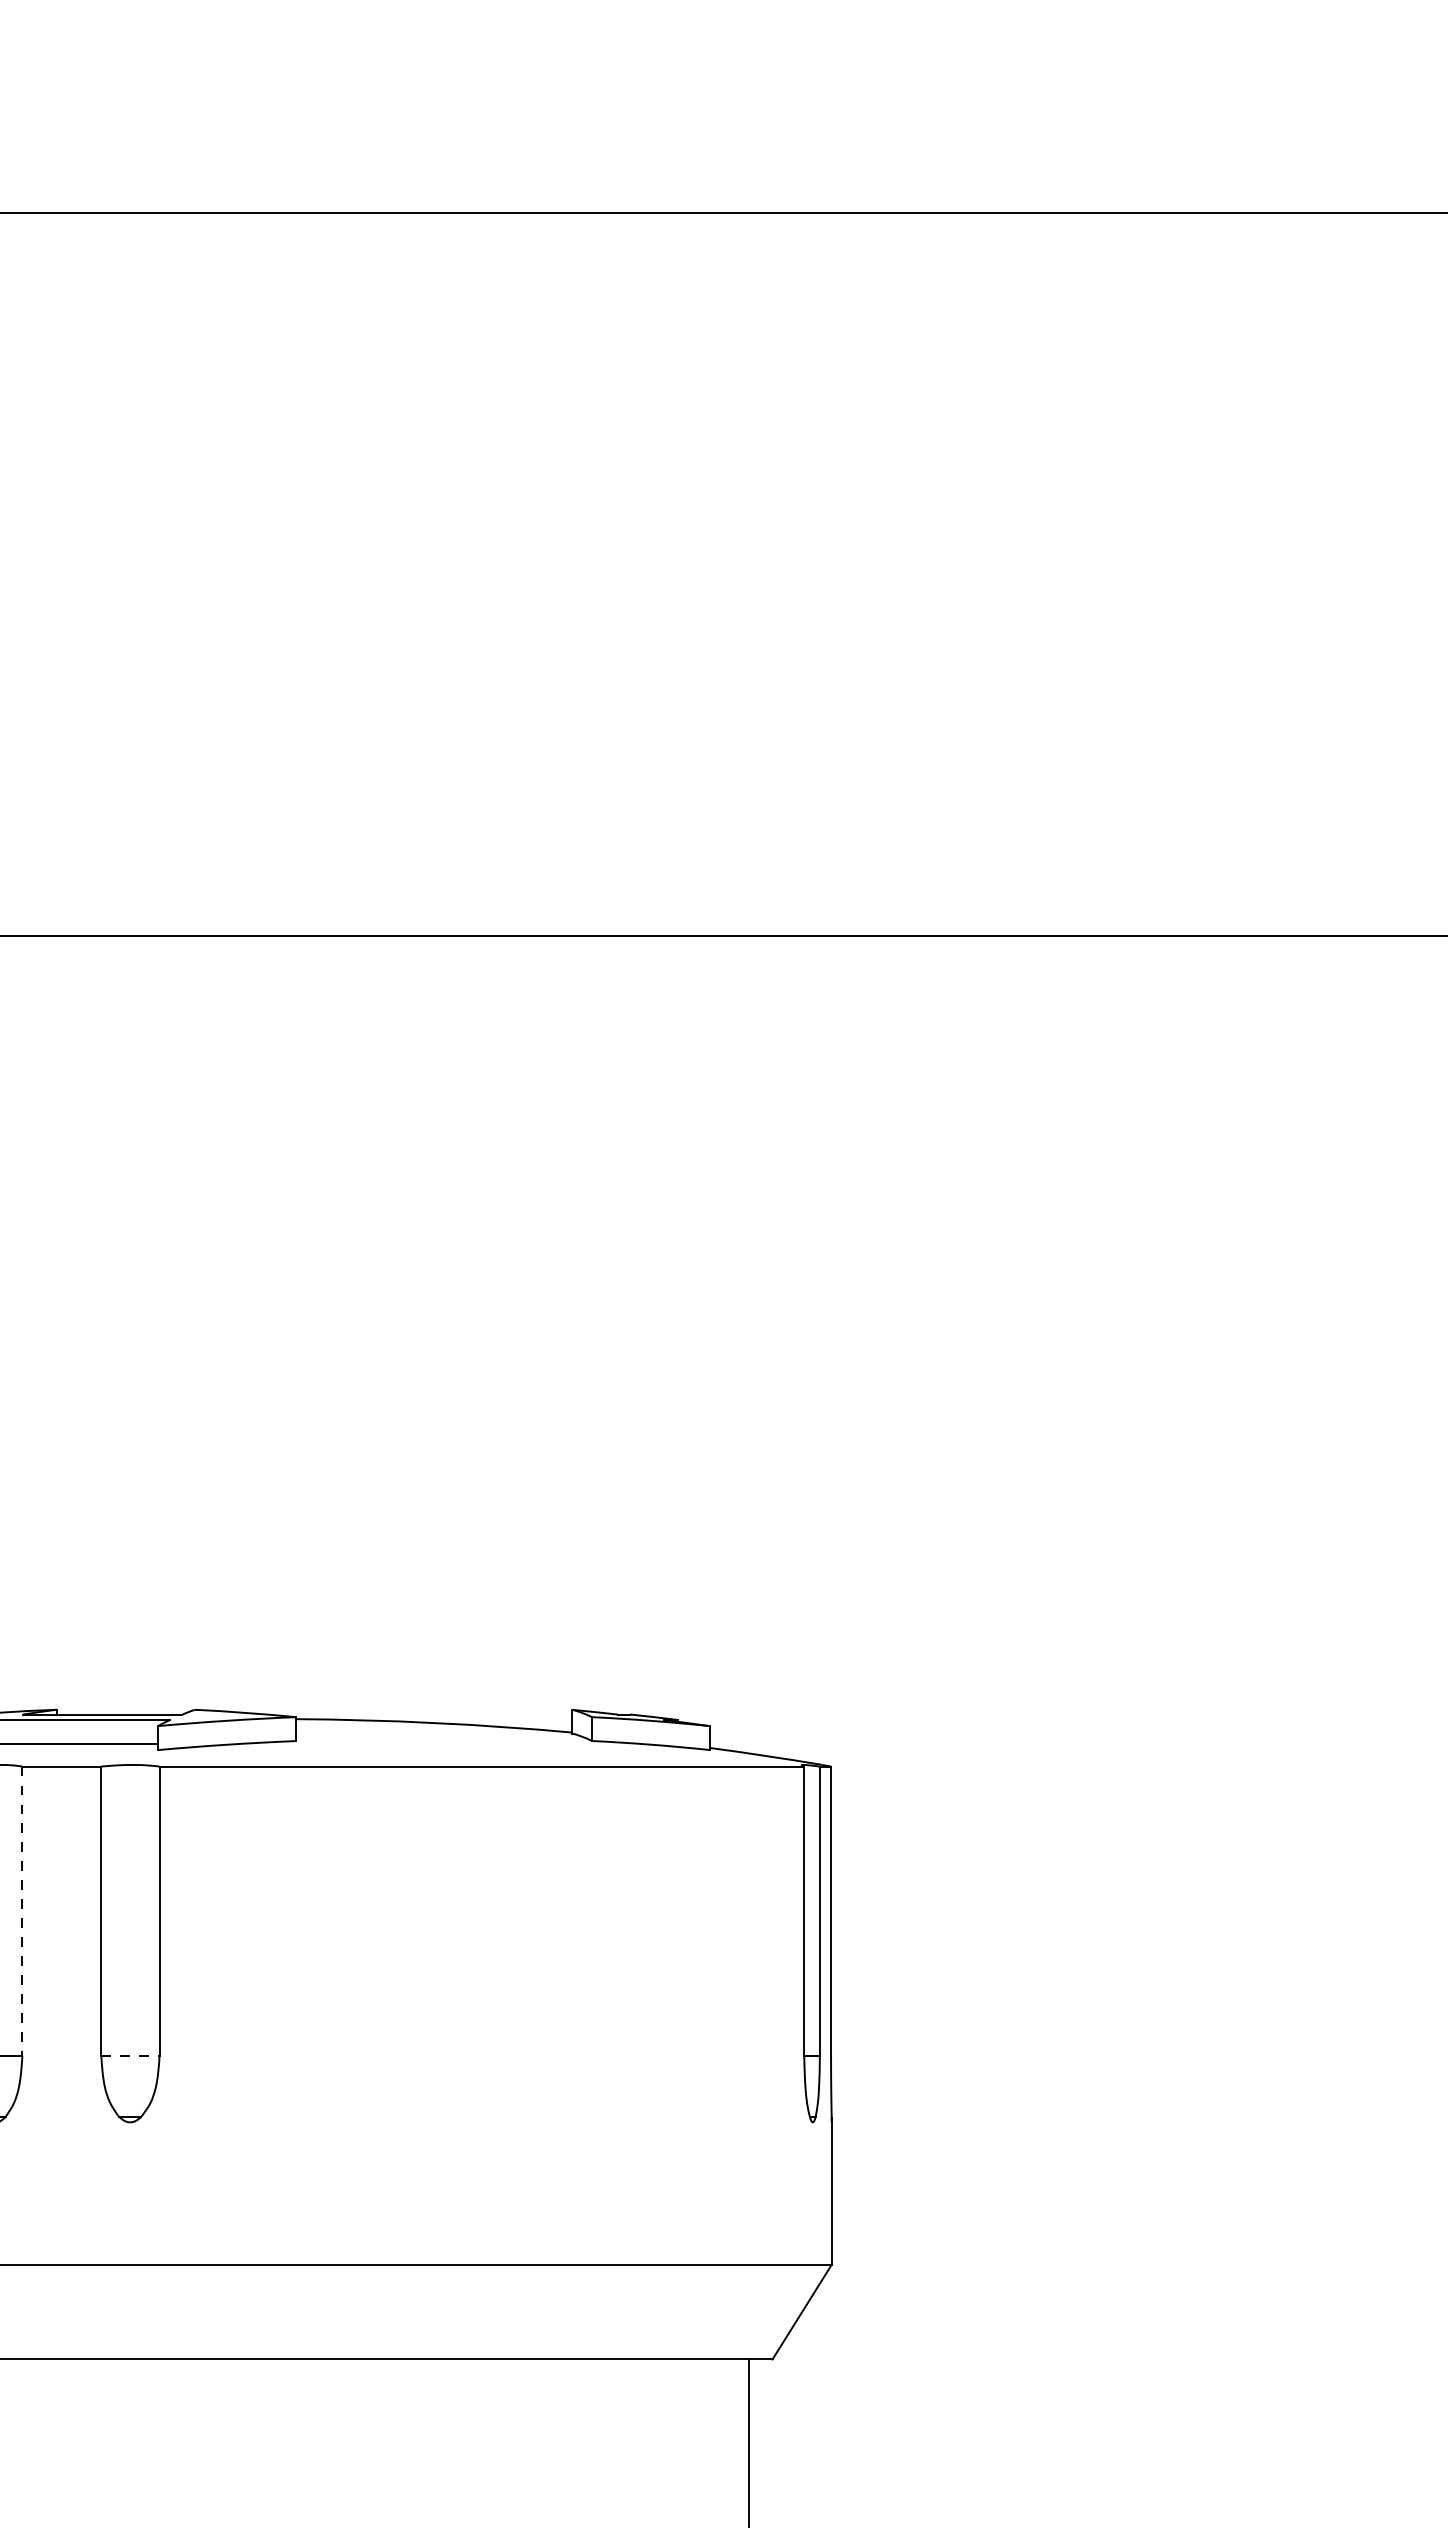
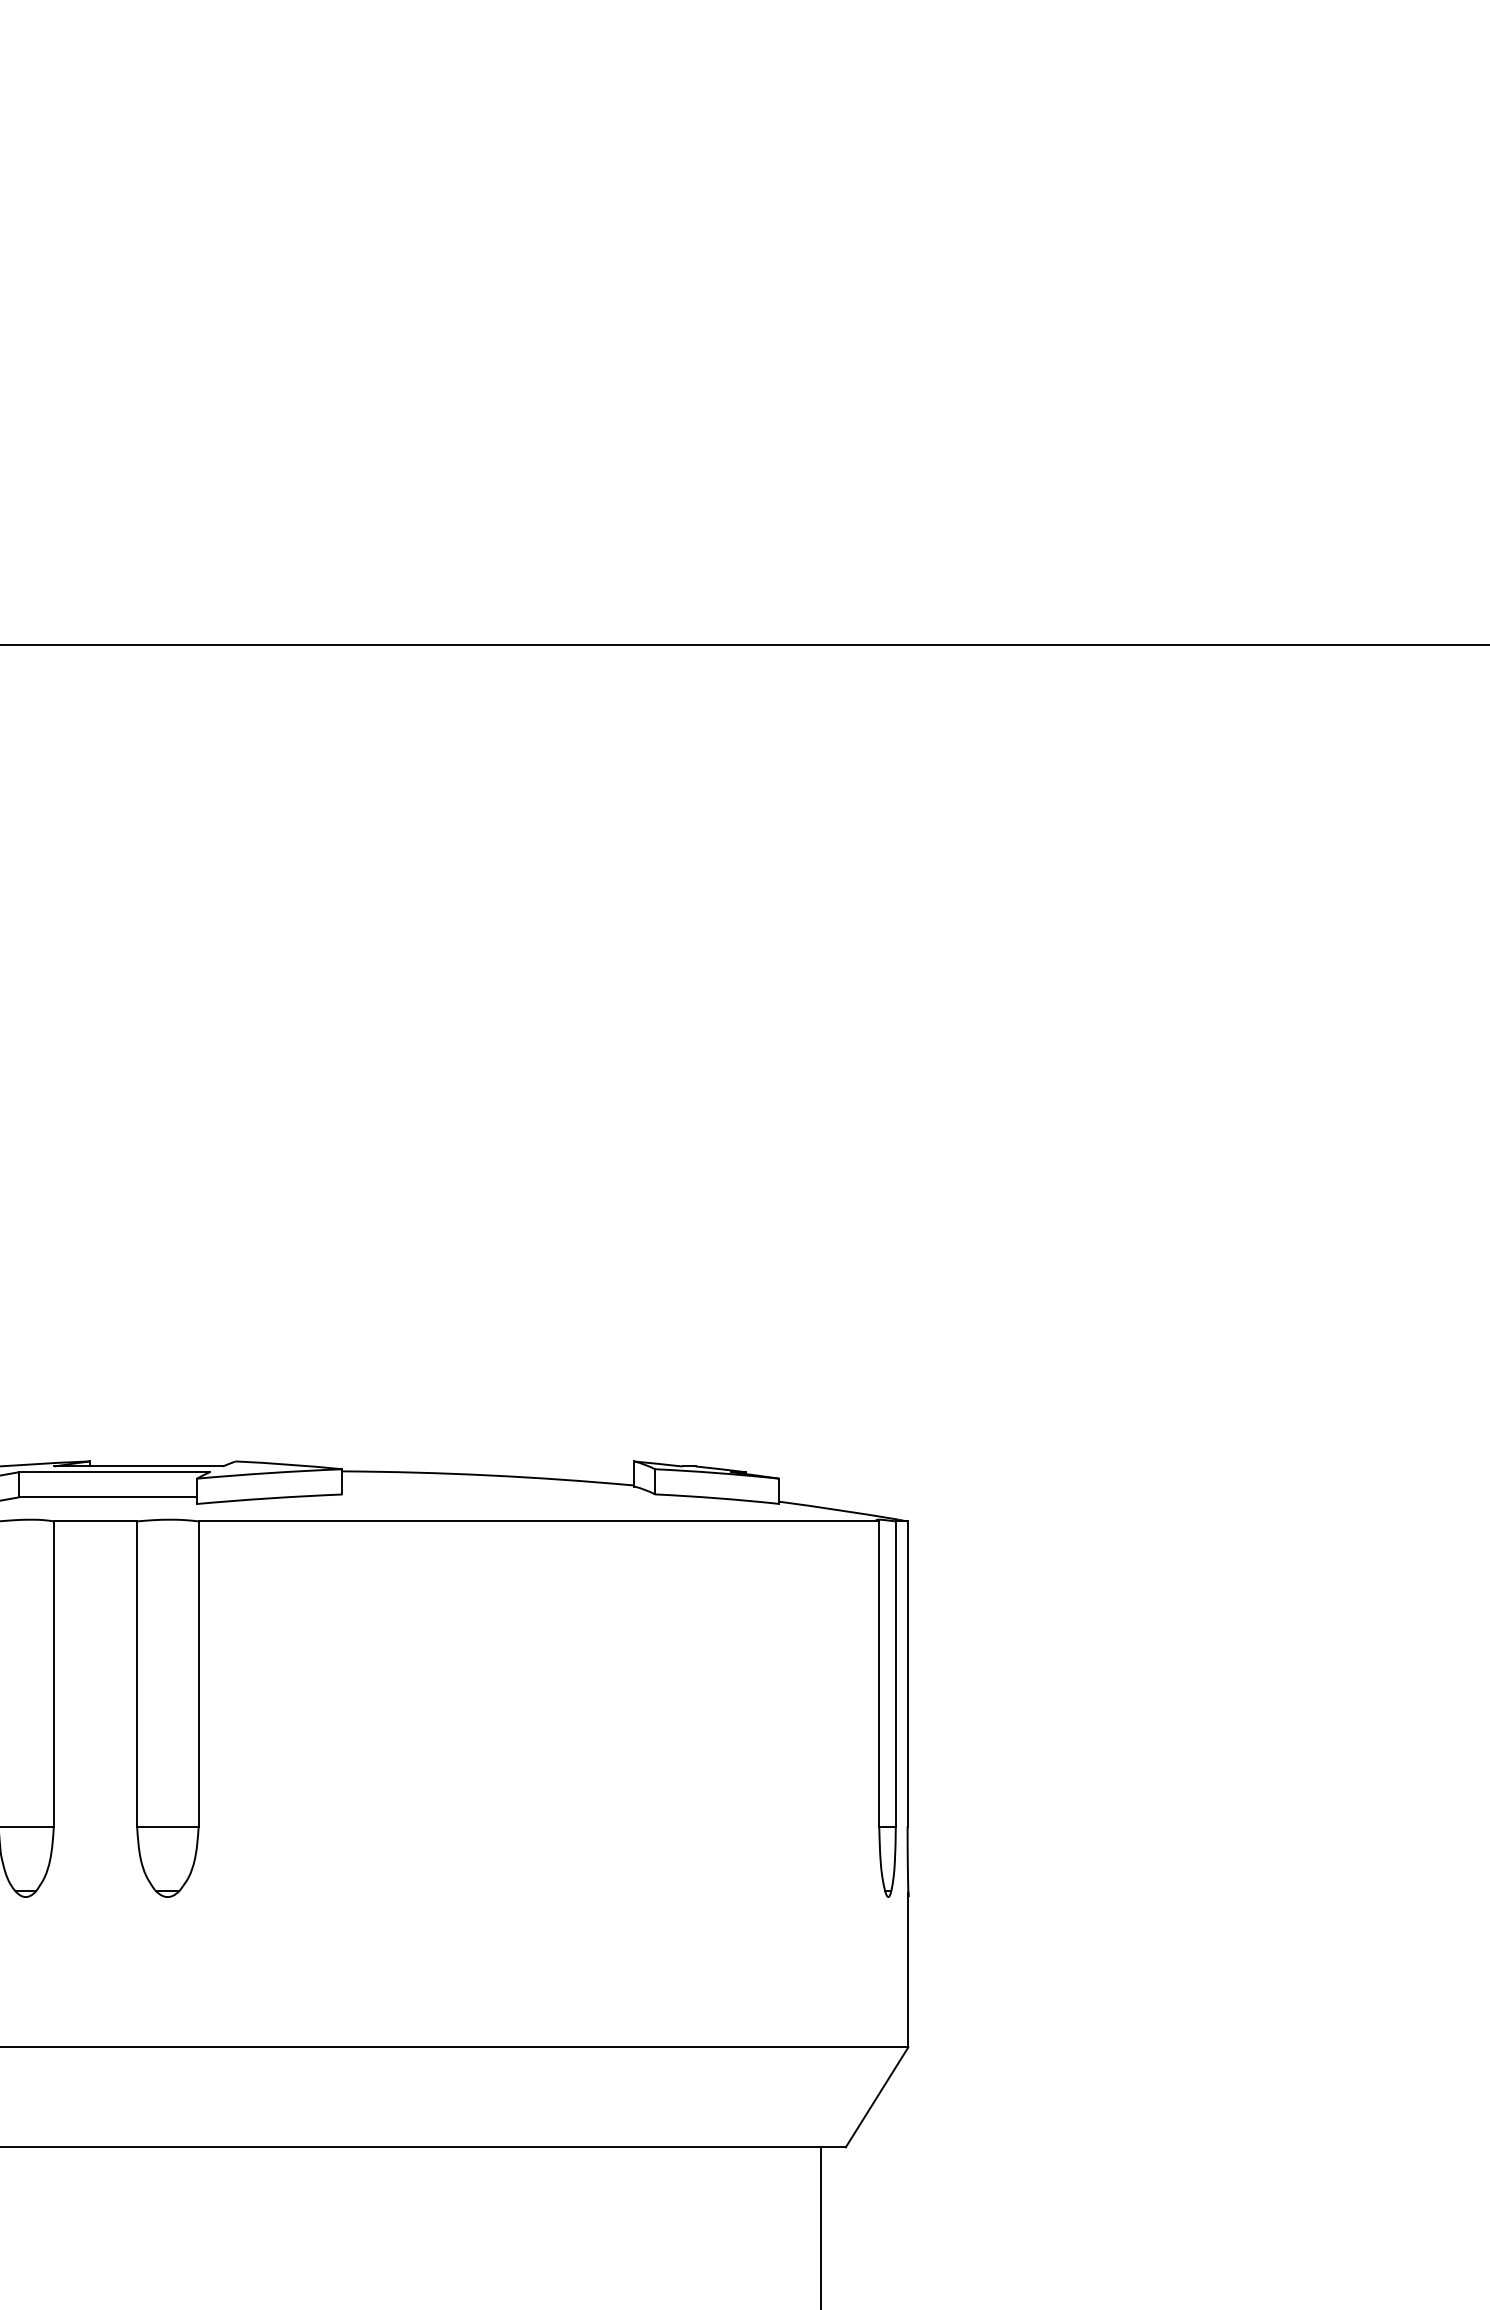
line: (22, 1911) -> (53, 1674), dashed -> solid
line: (130, 2055) -> (167, 1826), dashed -> solid

